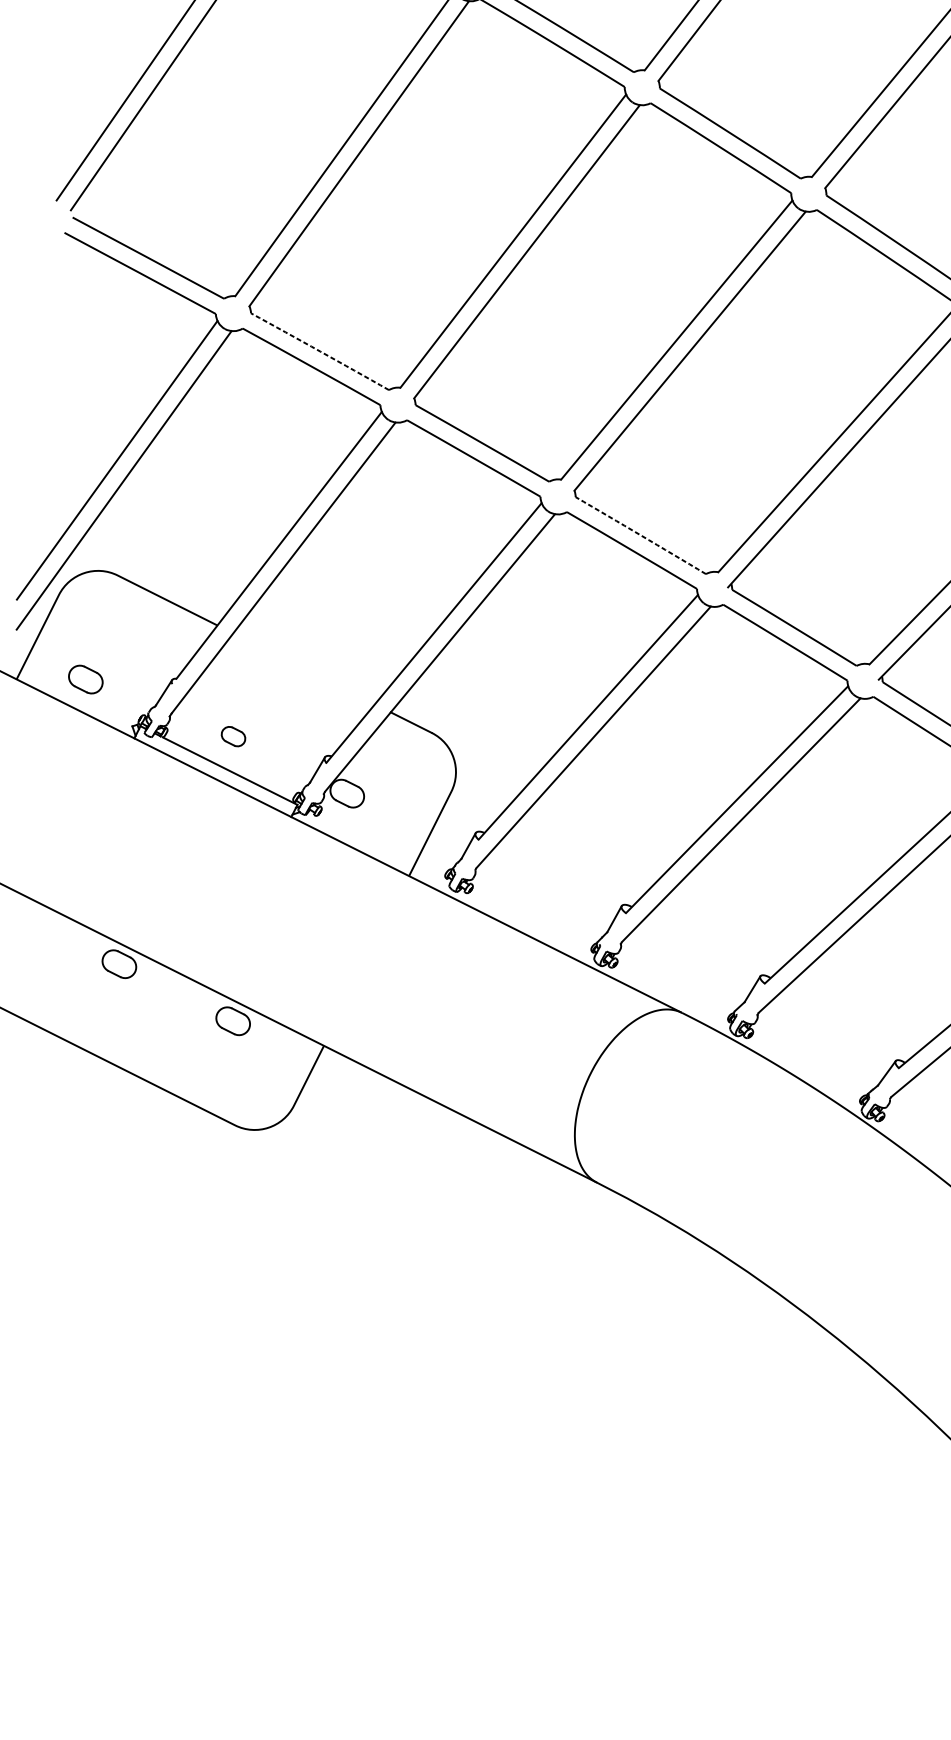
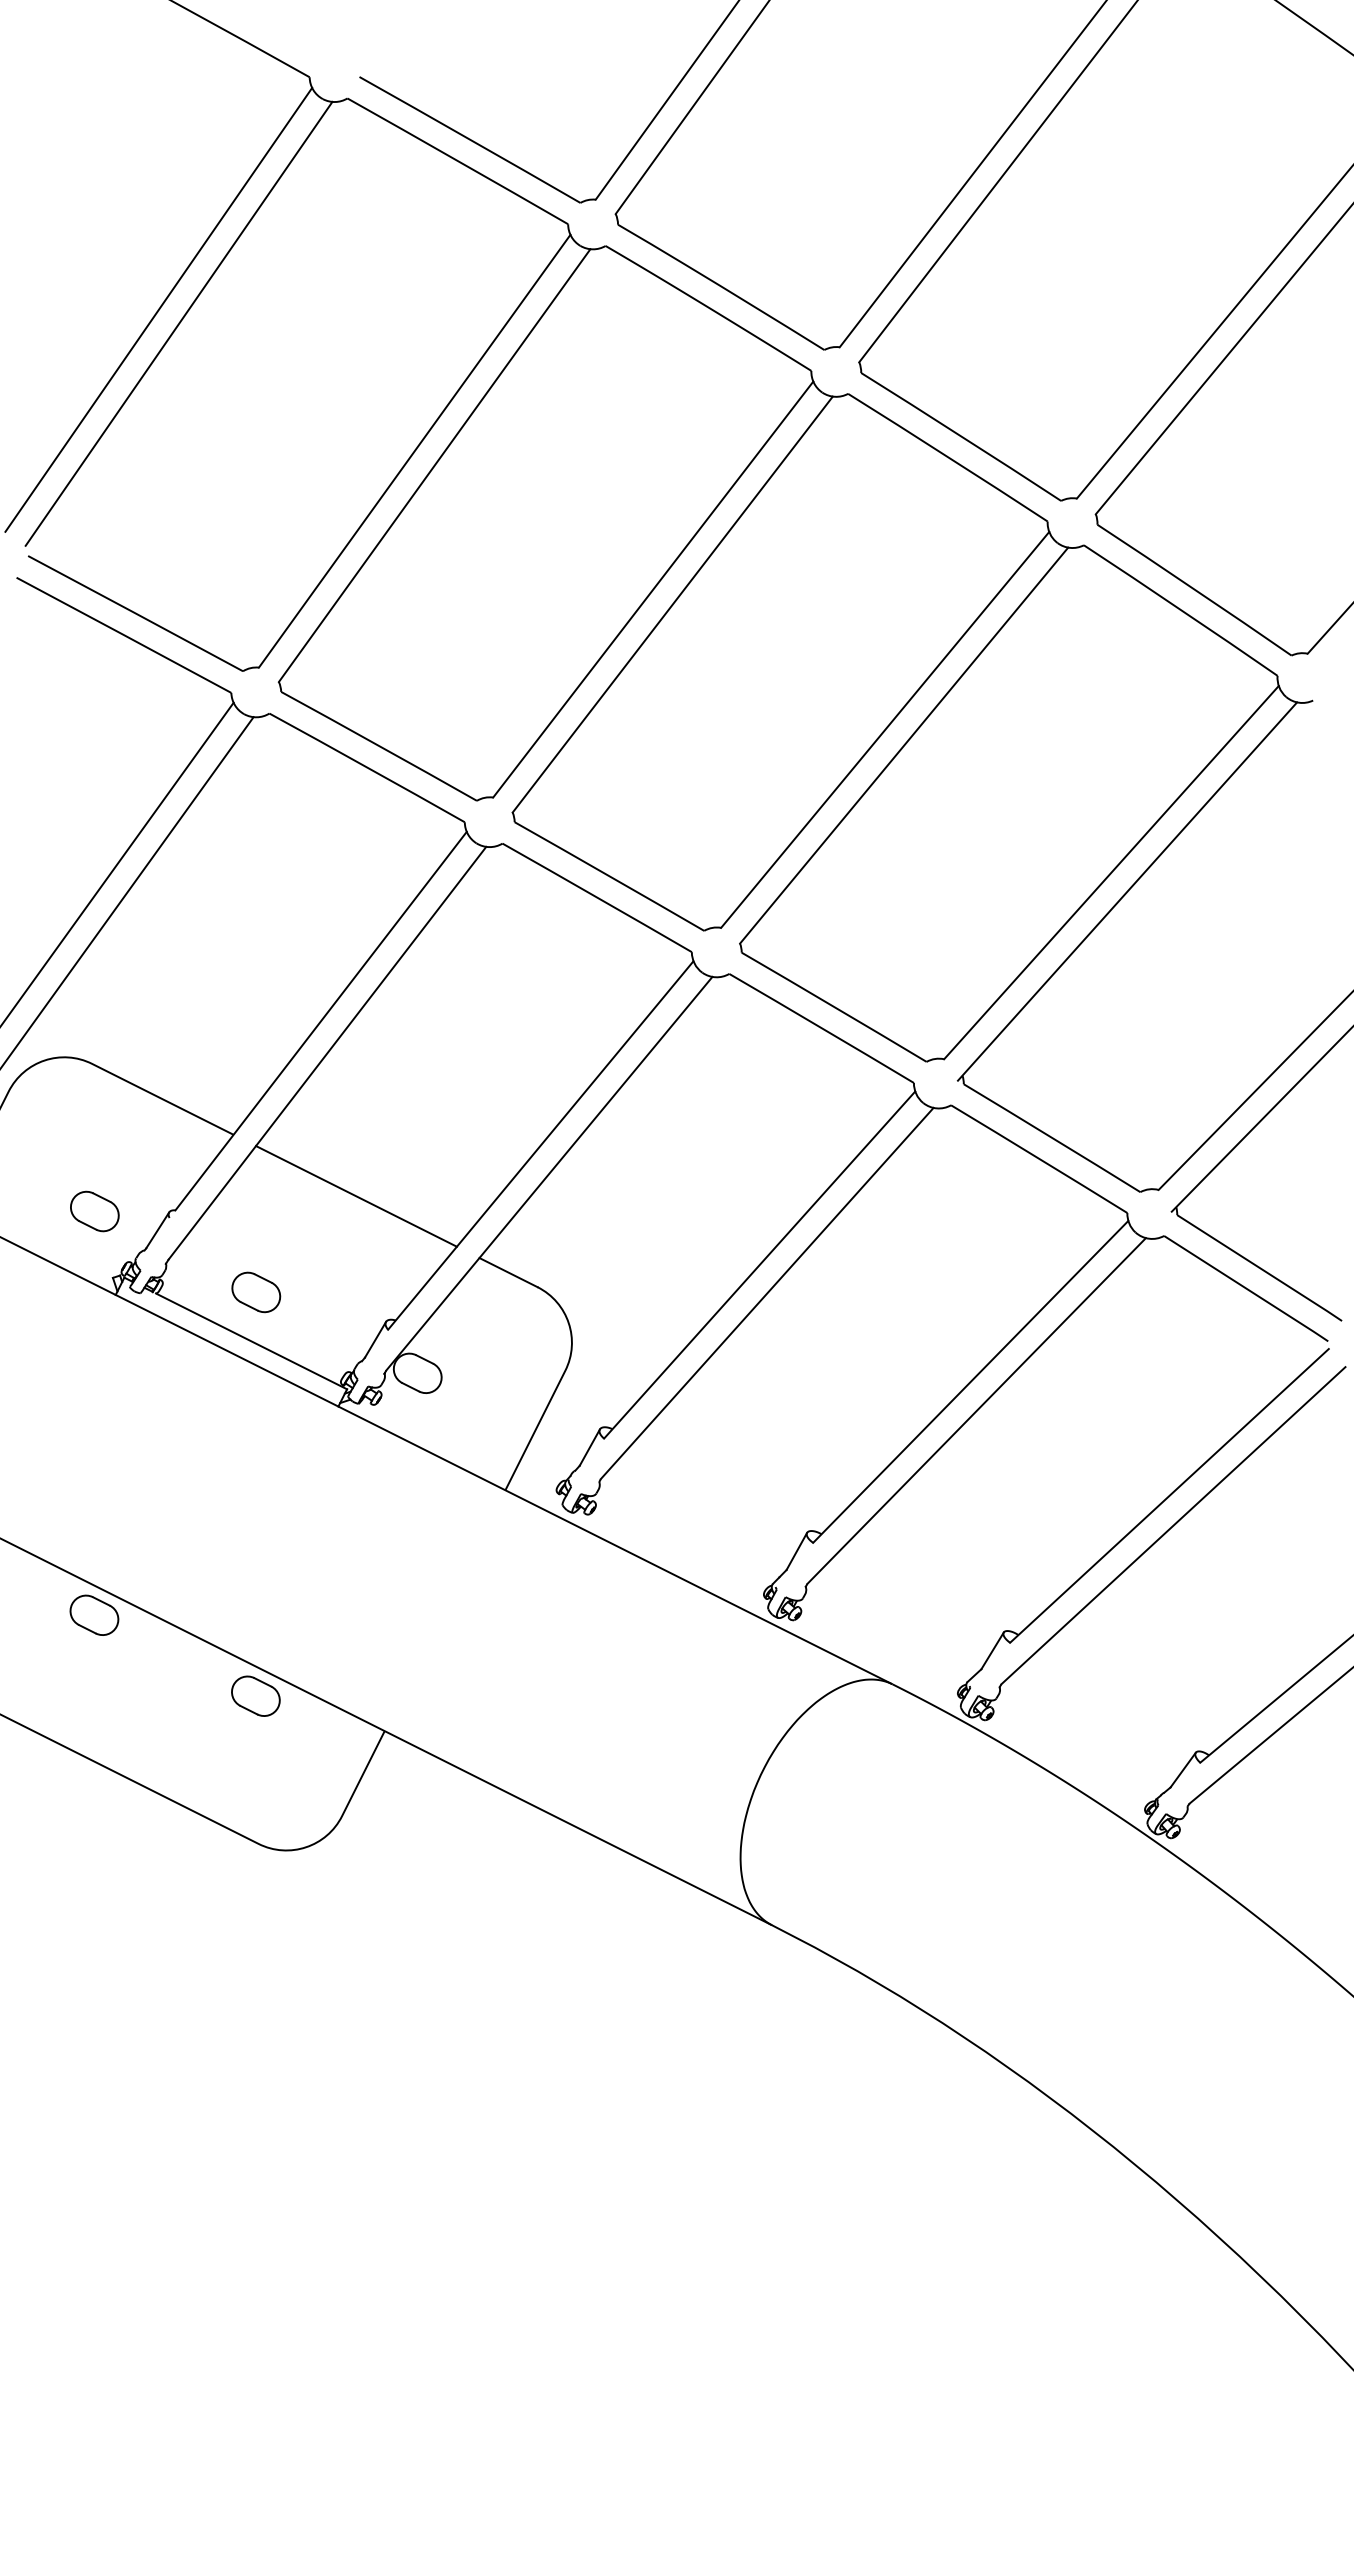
arc: (320, 351) -> (379, 746), dashed -> solid
arc: (641, 535) -> (834, 1007), dashed -> solid
line: (304, 668) -> (356, 1196), added
part: (85, 679) -> (94, 1211), moved
part: (233, 736) -> (256, 1292), size x1.43

